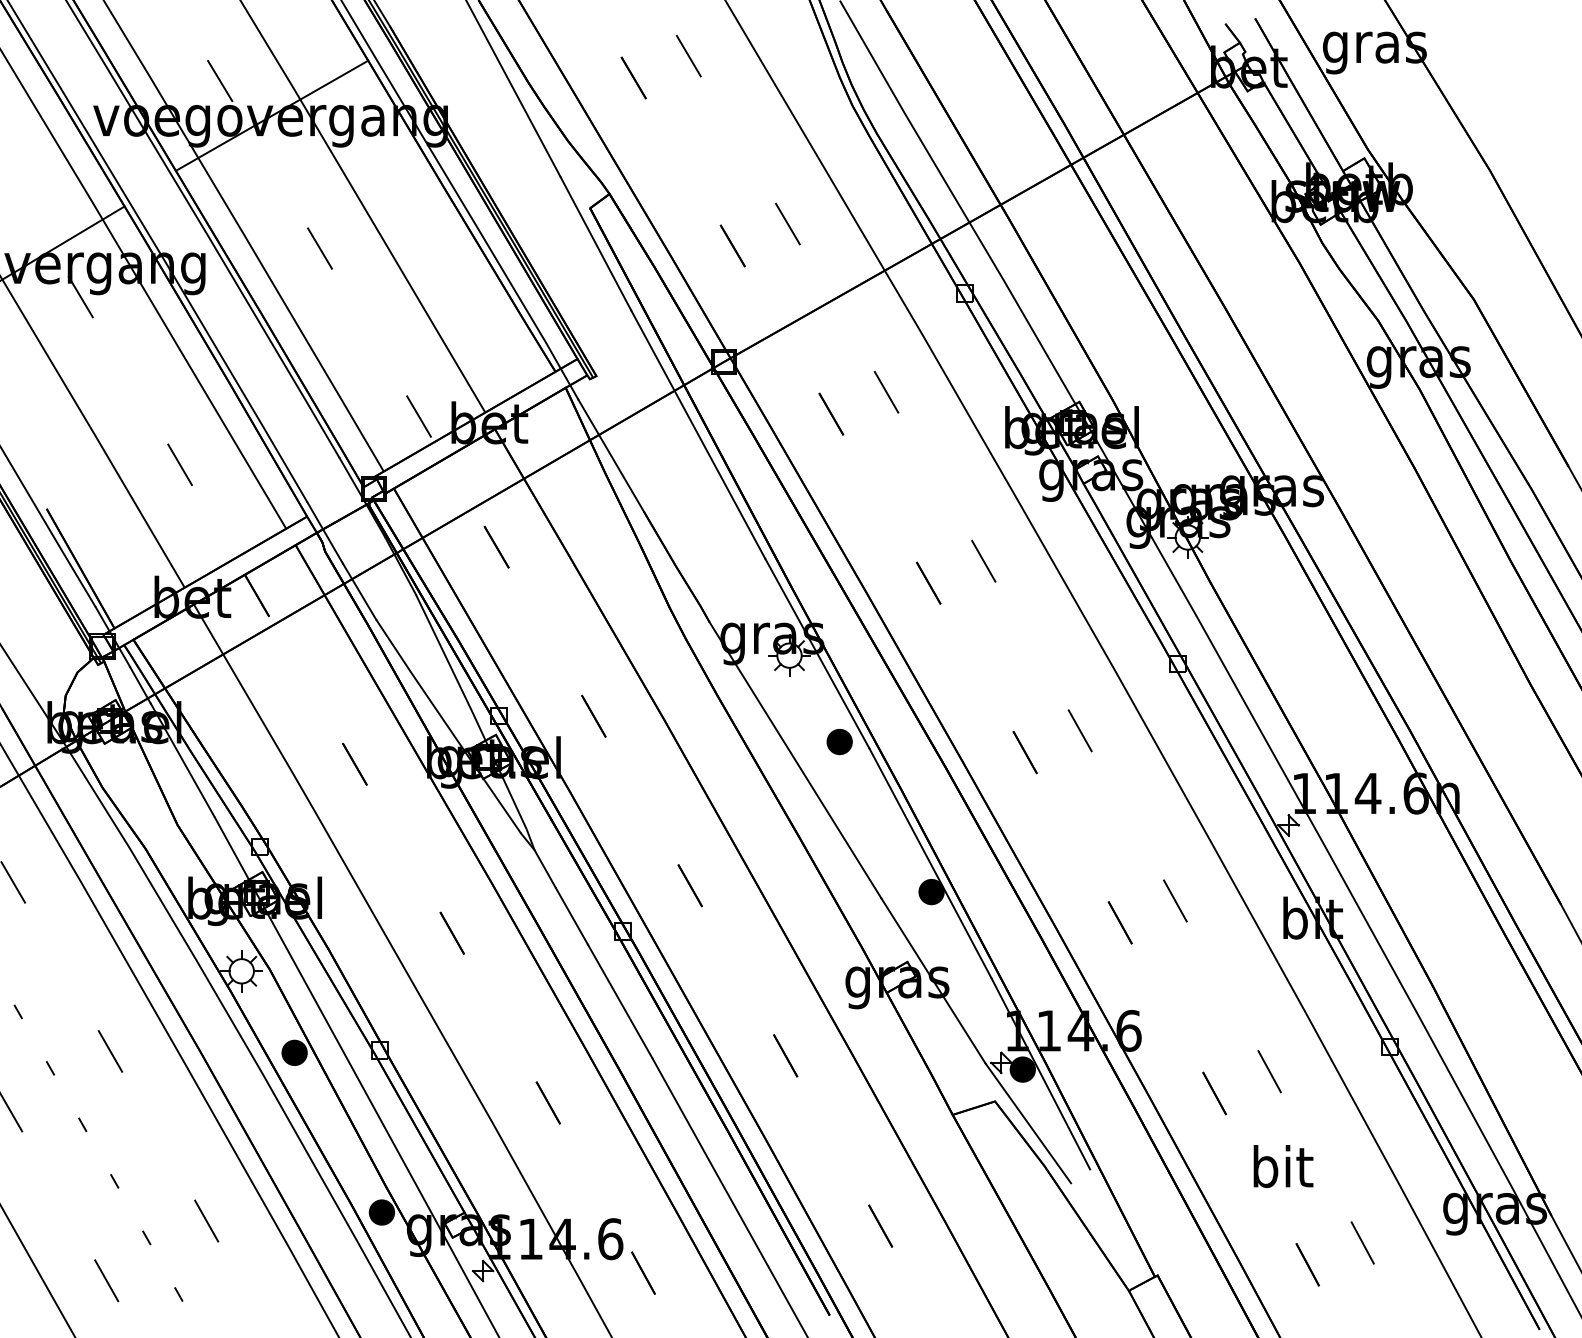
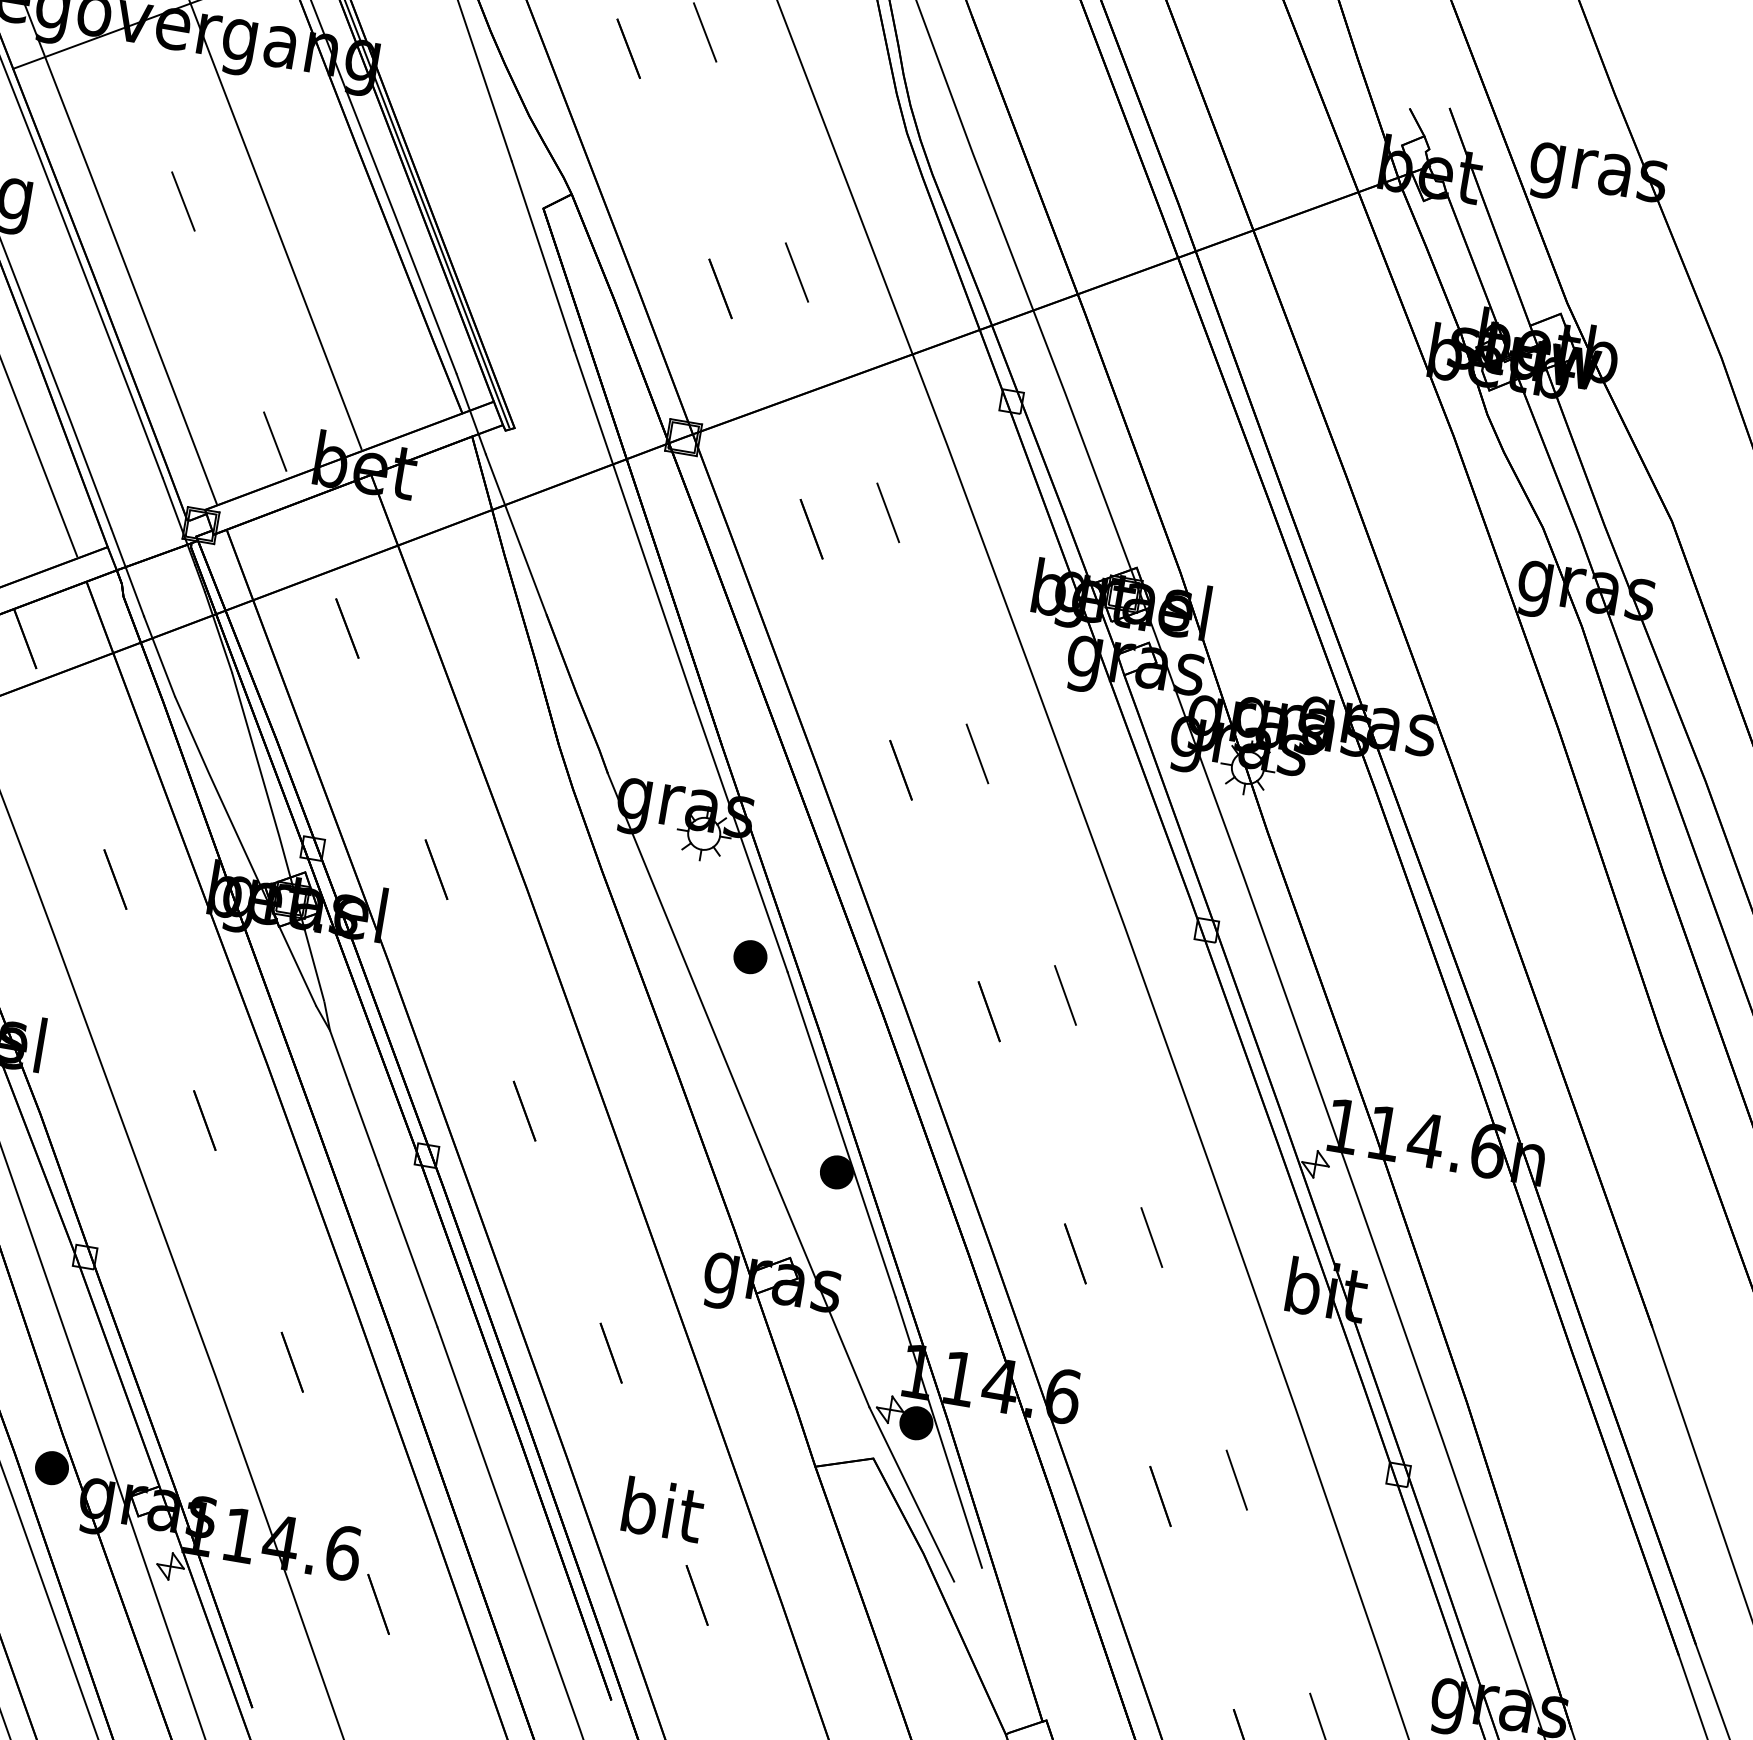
text: (1283, 1166) -> (663, 1509), moved

